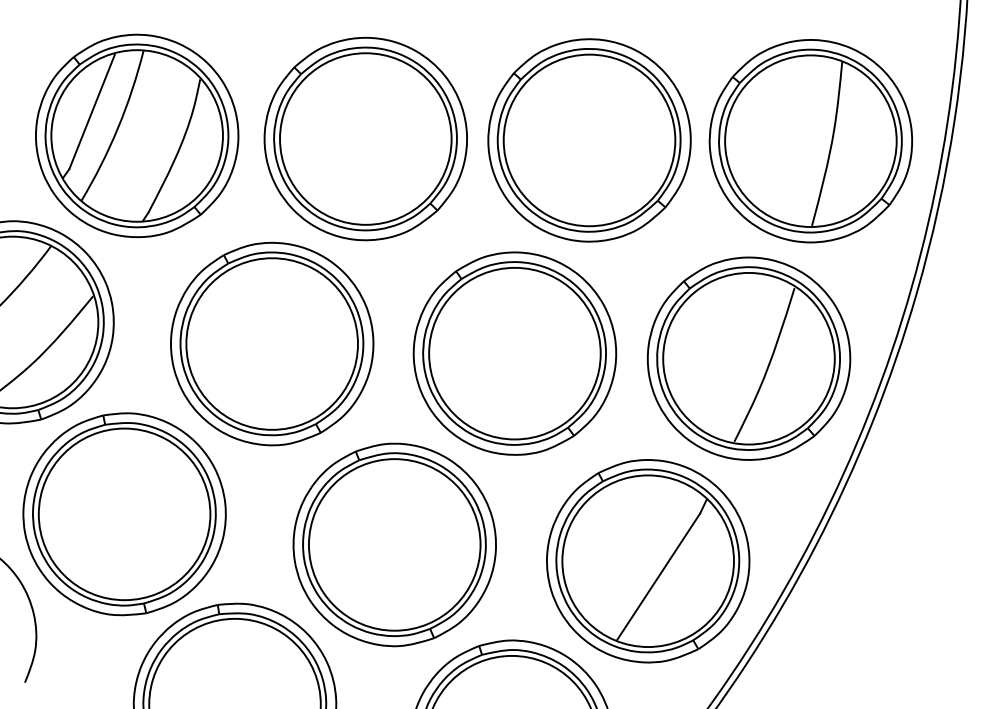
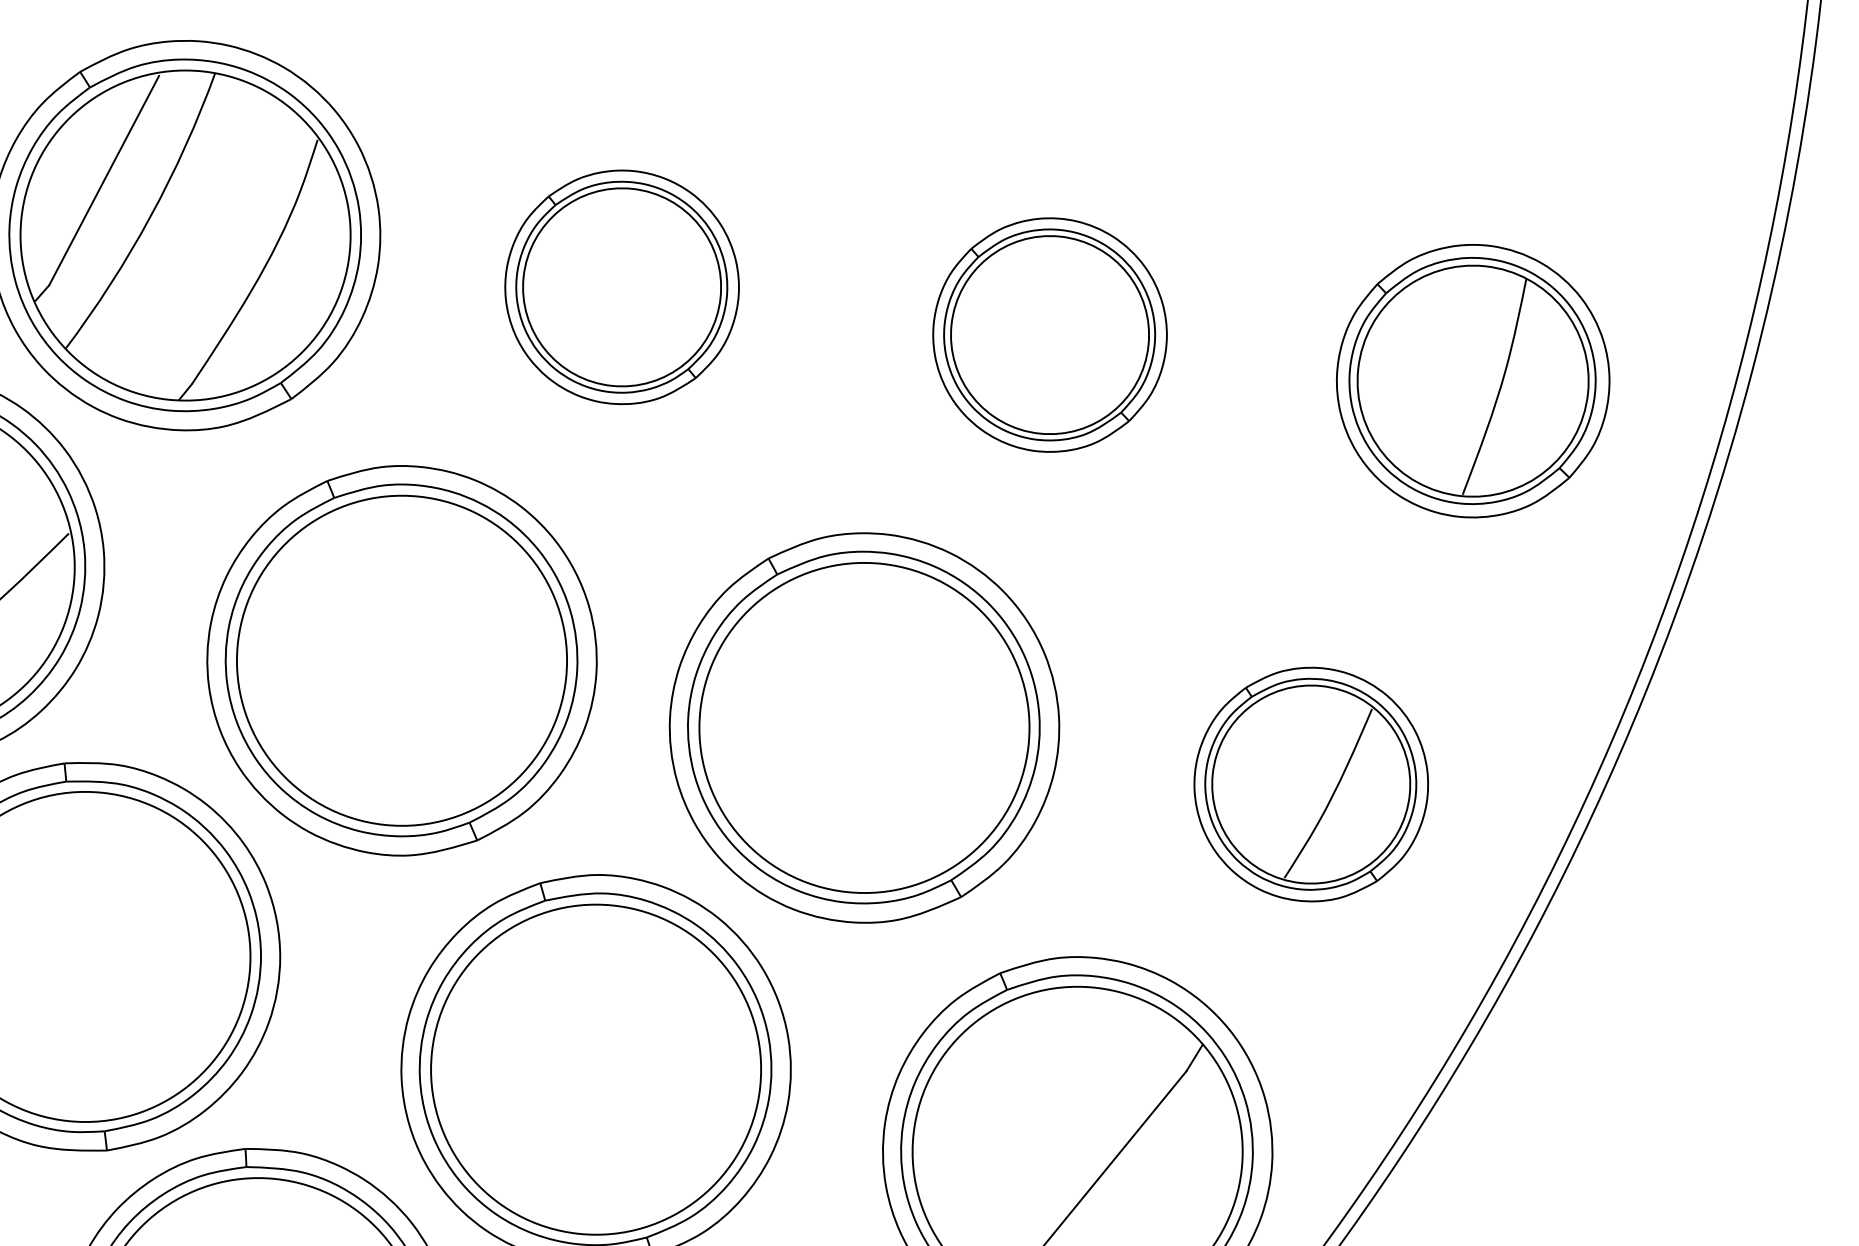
part: (365, 138) -> (621, 286), size x0.6
part: (589, 140) -> (1049, 335), size x0.6
part: (810, 141) -> (1472, 381), size x0.7
part: (748, 358) -> (1310, 784), size x0.6

